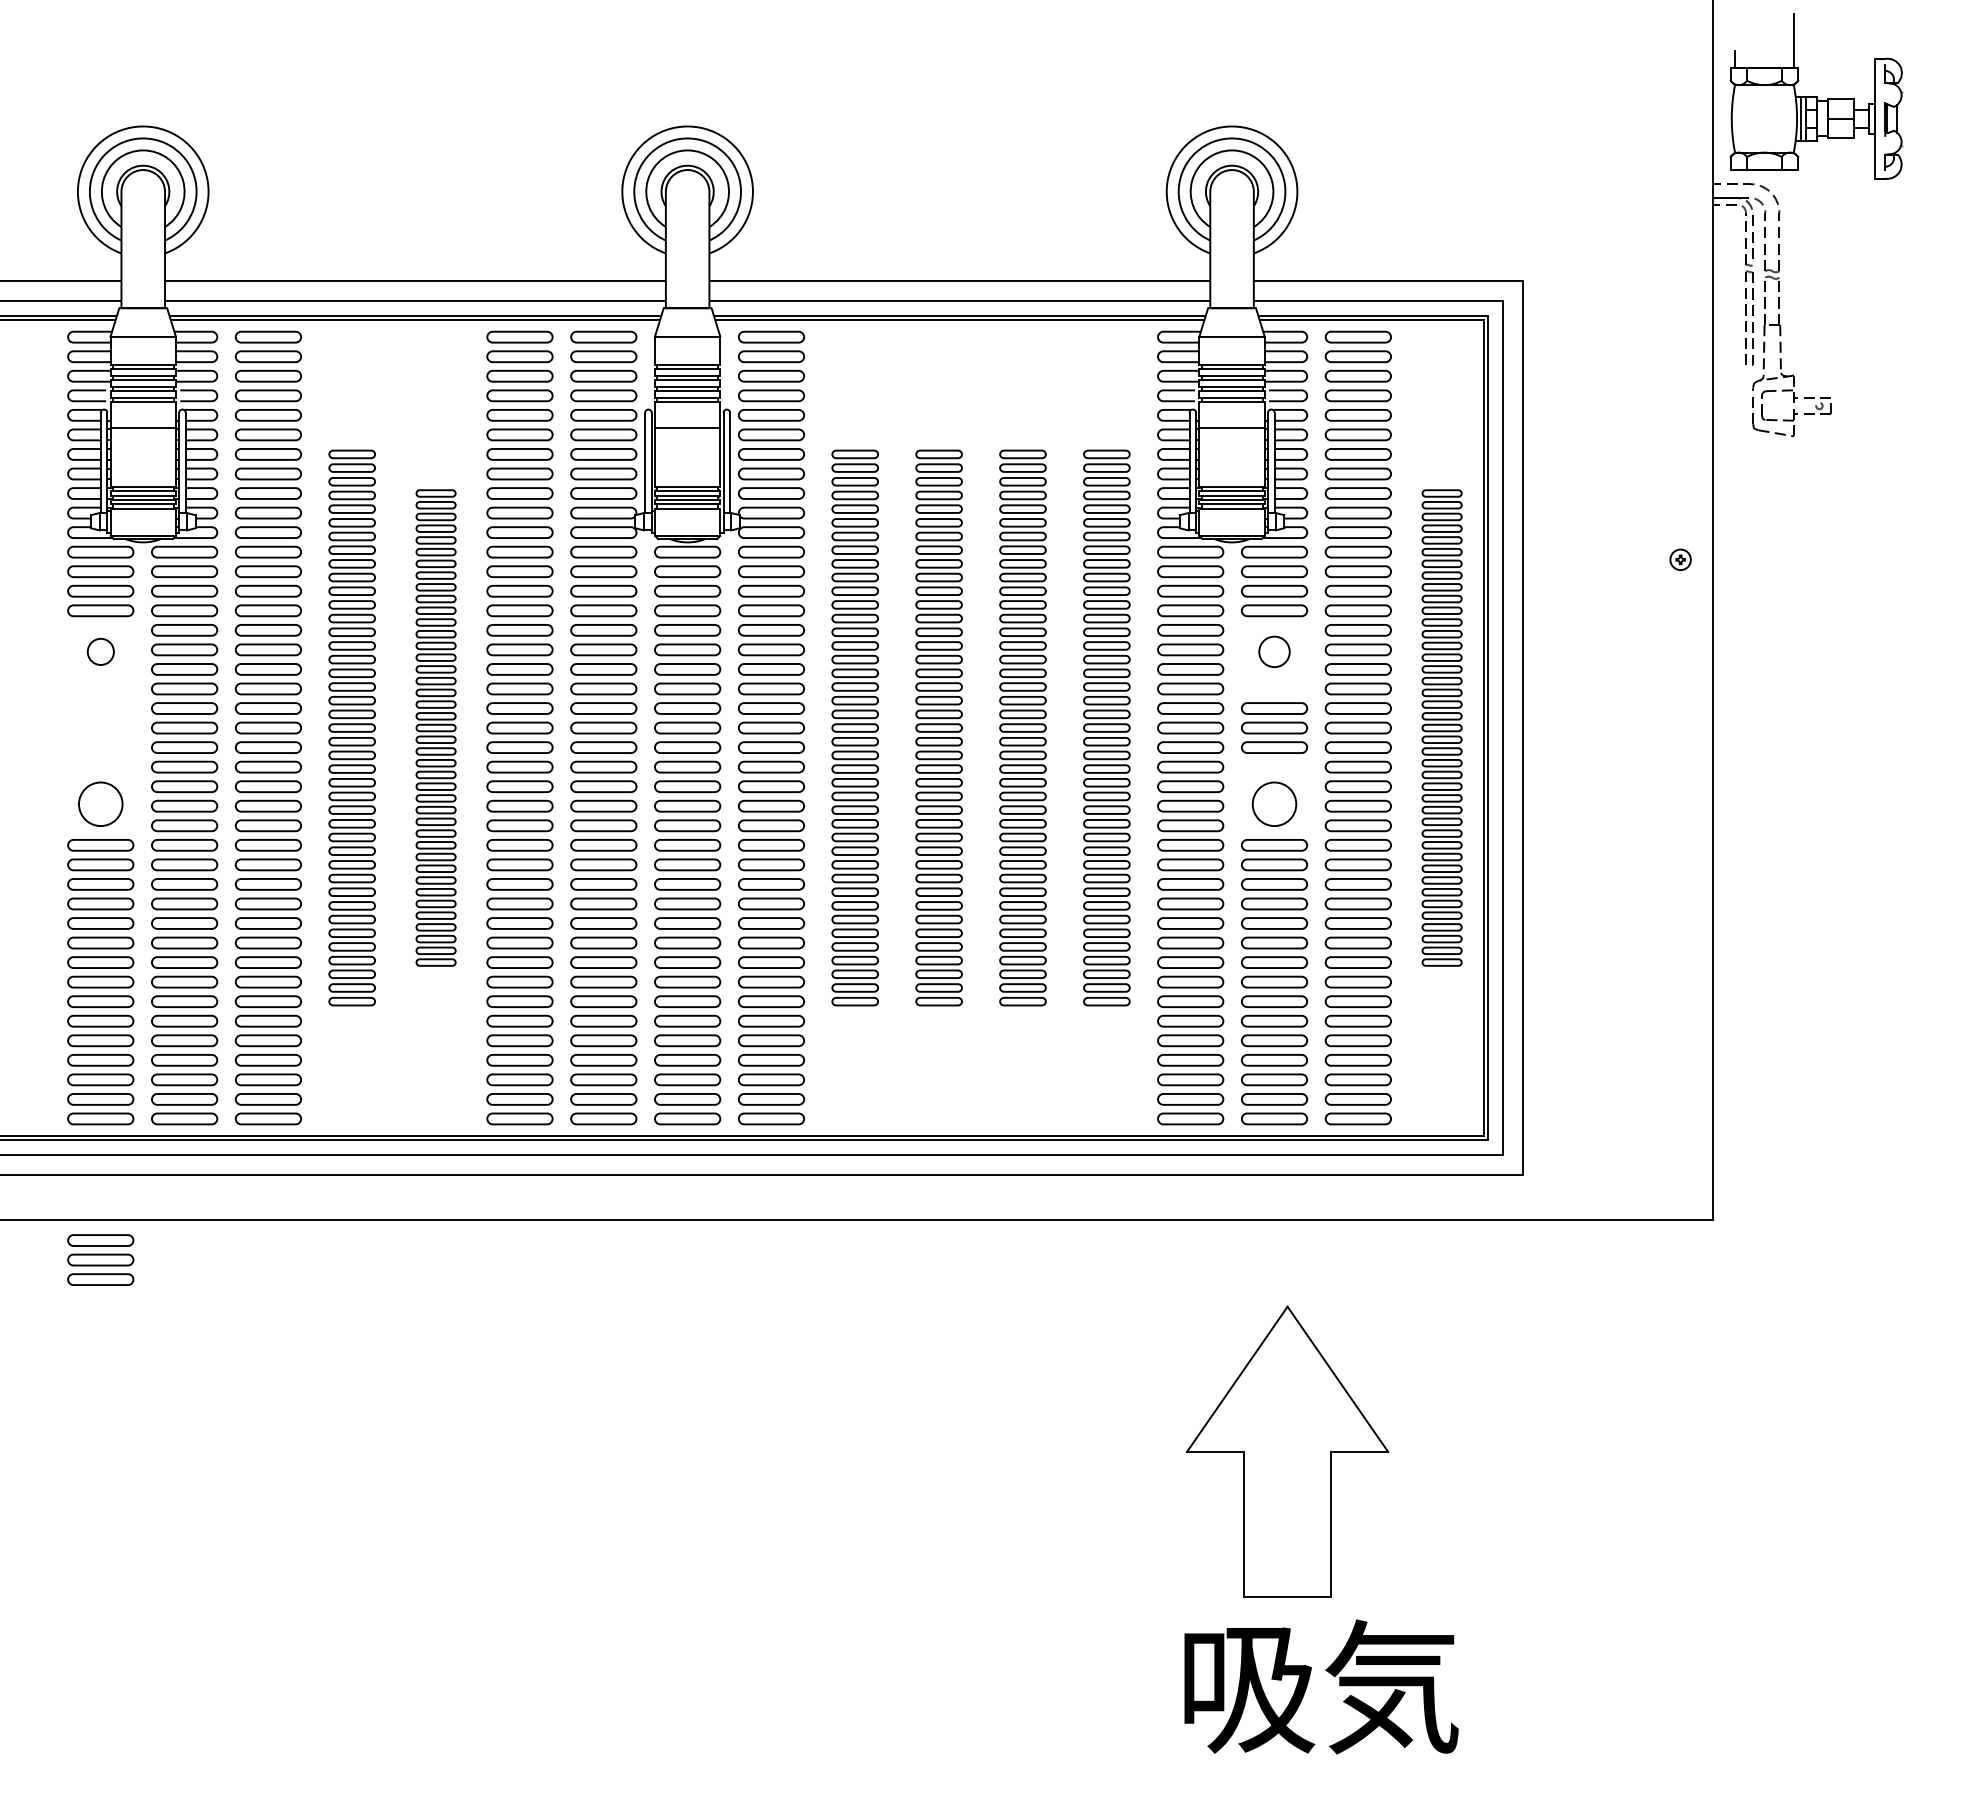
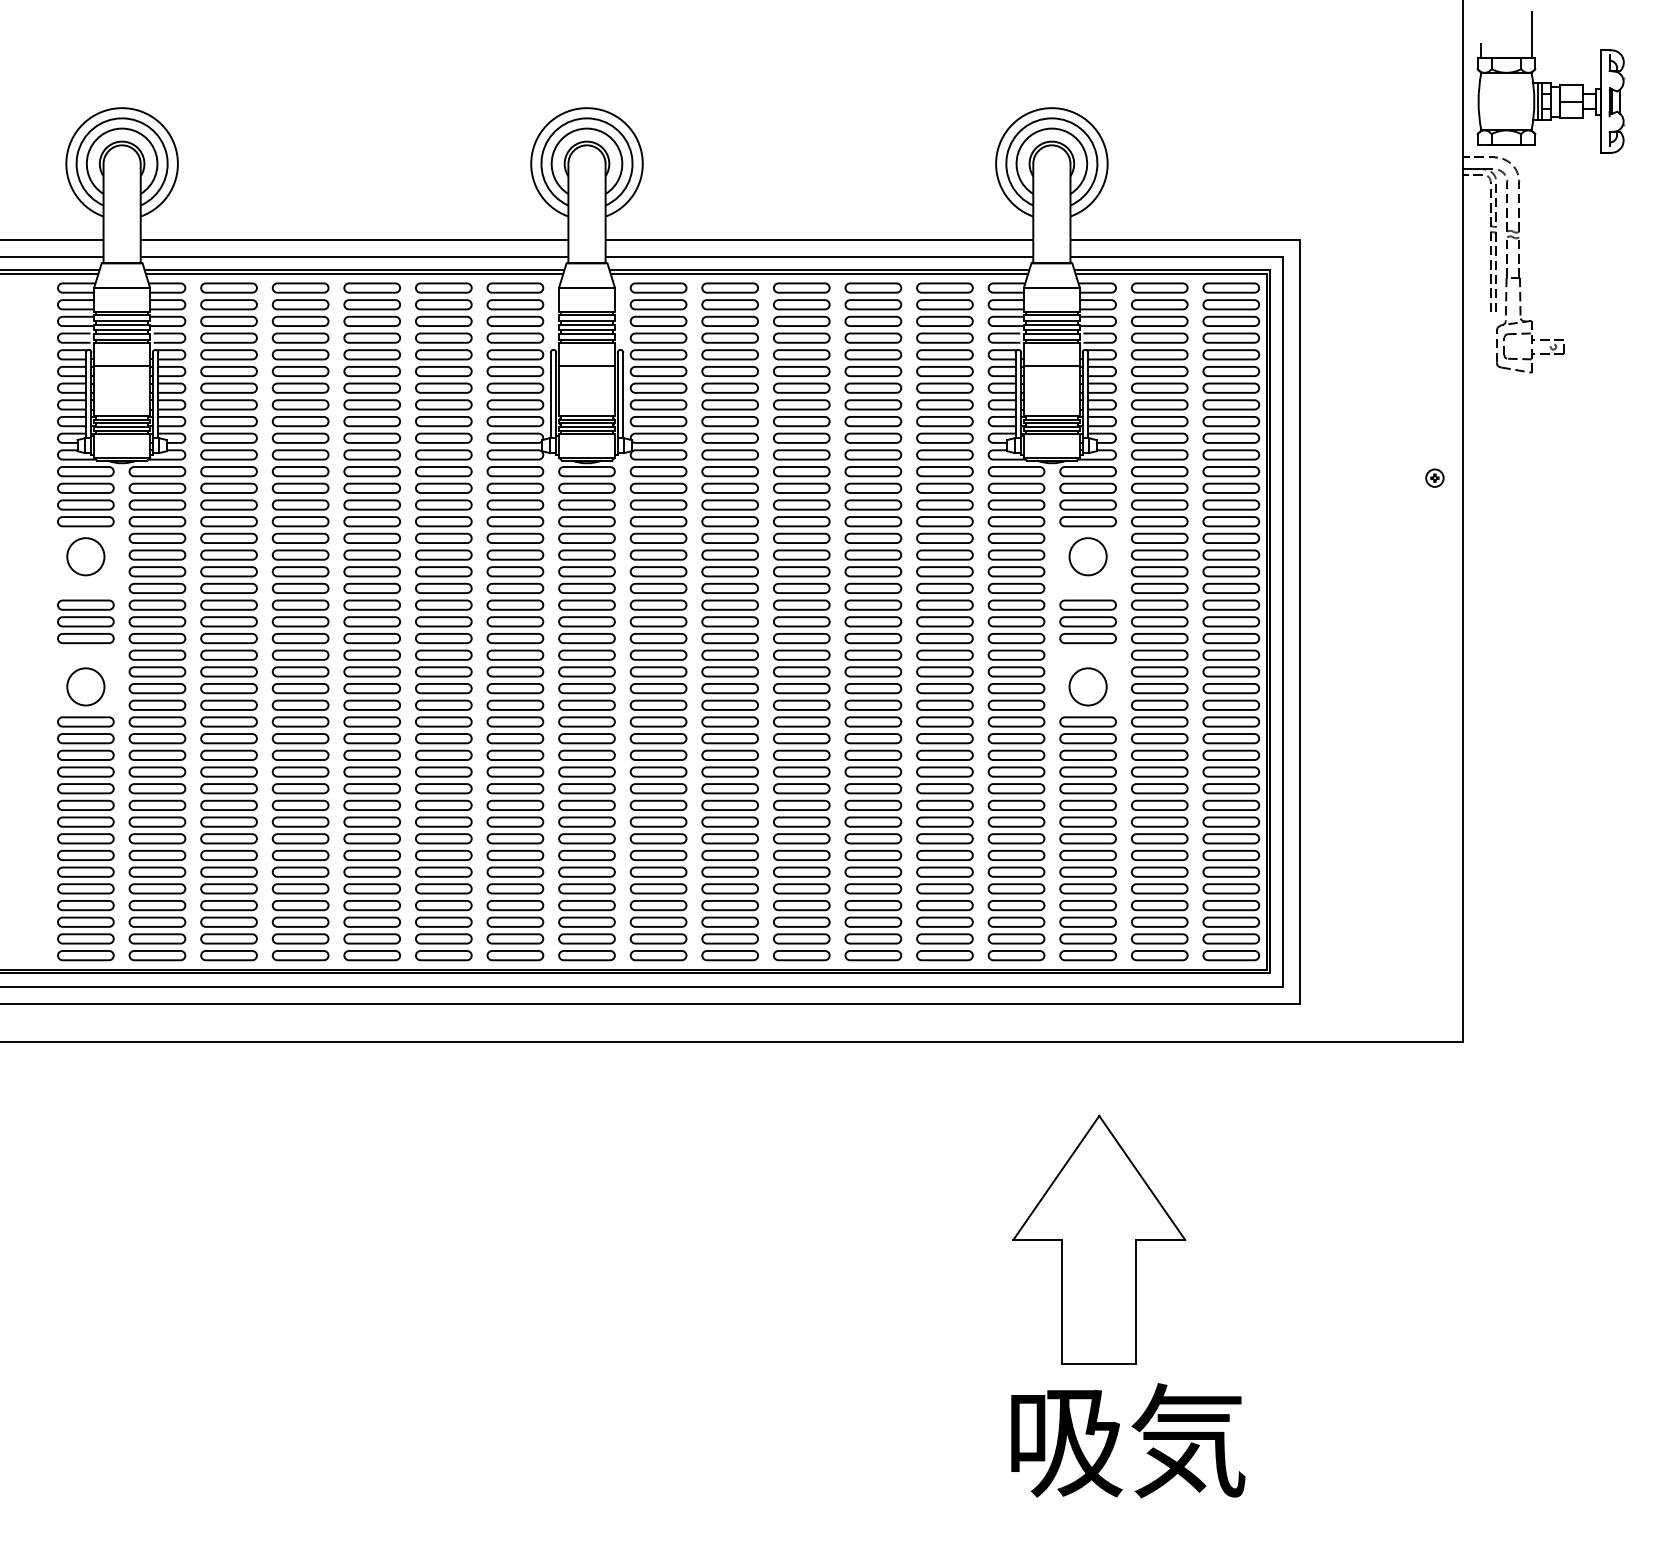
circle: (100, 651) -> (85, 556), size x1.67
circle: (1274, 651) -> (1088, 556), size x1.43
part: (351, 727) -> (299, 621), size x1.43
part: (435, 727) -> (371, 621), size x1.67
part: (854, 727) -> (729, 621), size x1.43
part: (938, 727) -> (801, 621), size x1.43
part: (1022, 727) -> (872, 621), size x1.43
part: (1106, 727) -> (944, 621), size x1.43
part: (1441, 727) -> (1230, 621), size x1.67
part: (100, 1259) -> (85, 621), moved

